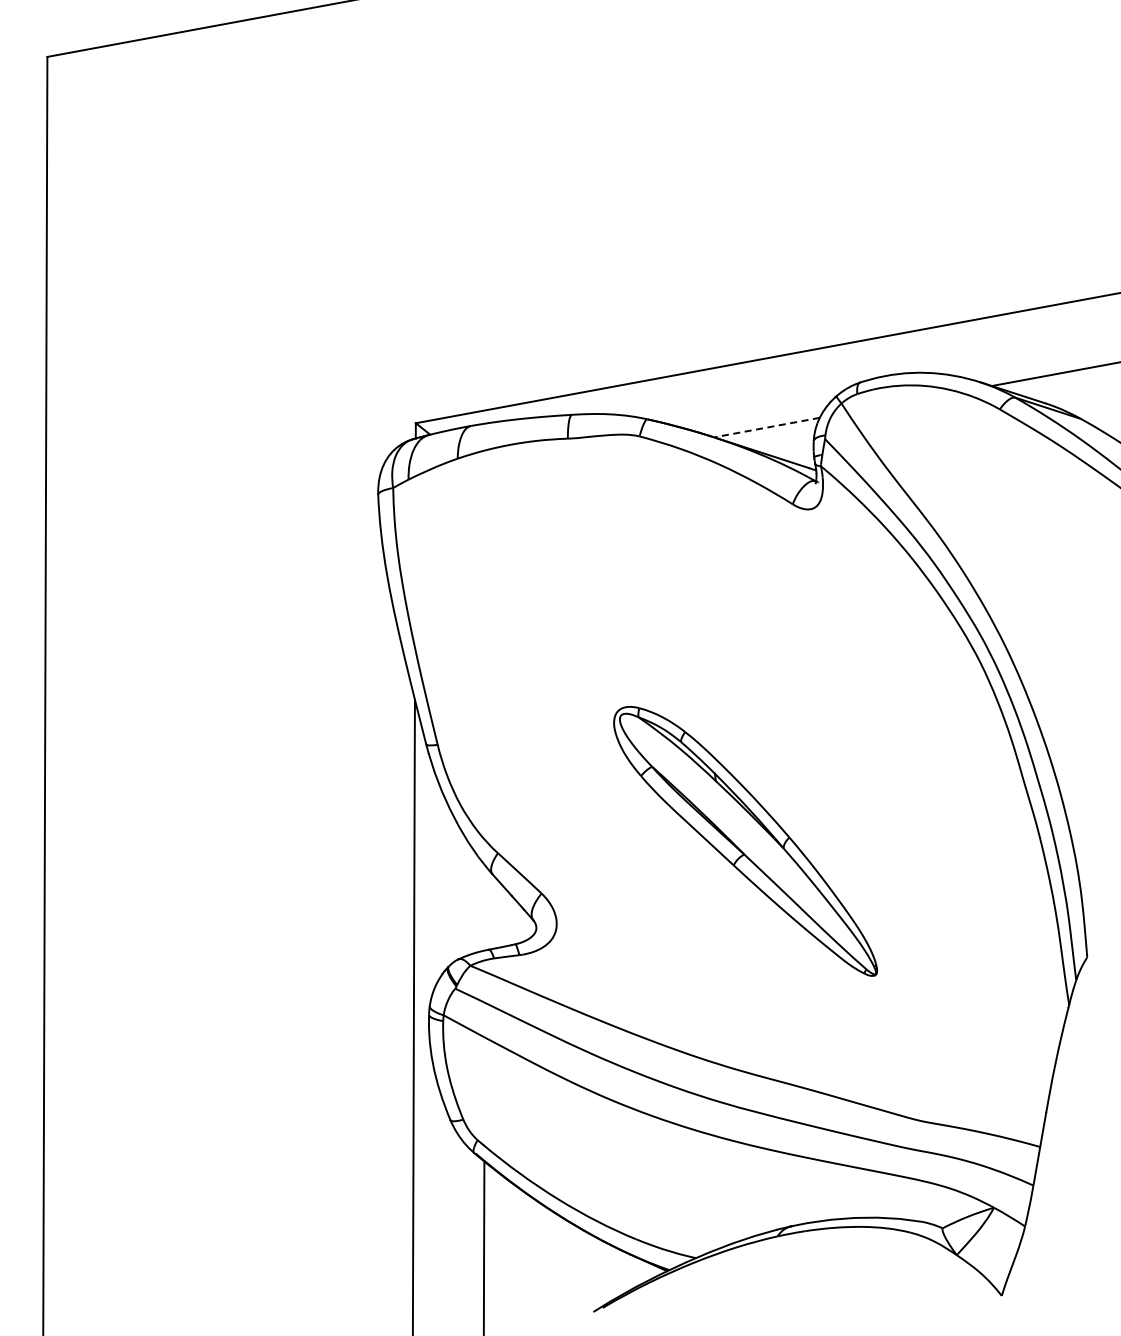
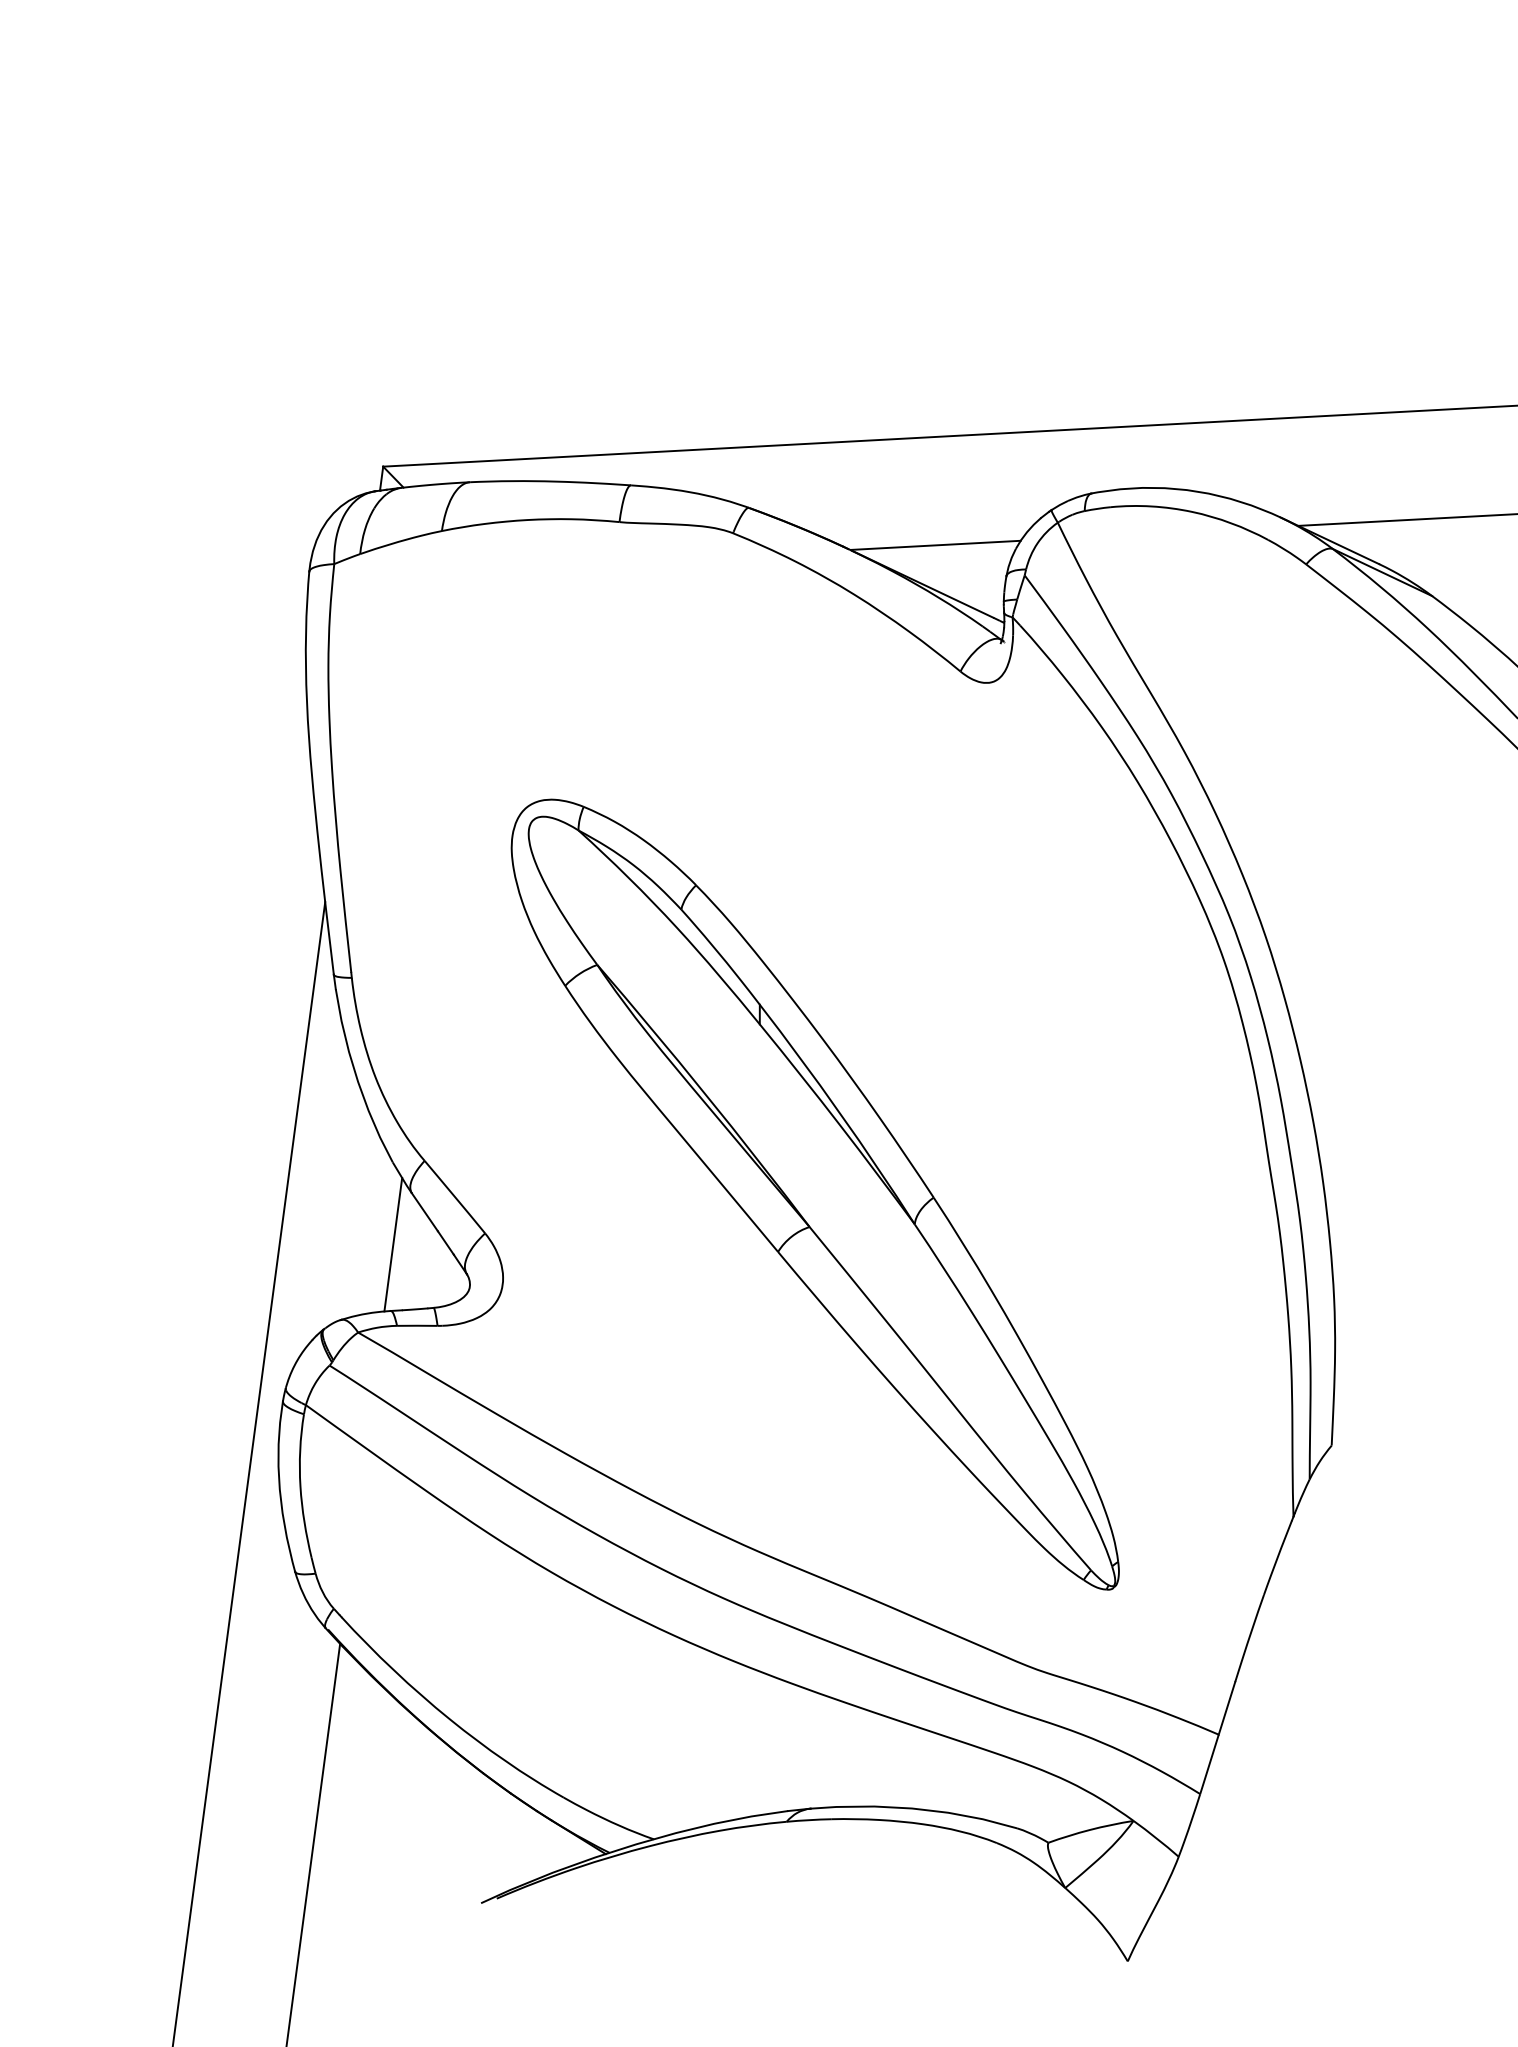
line: (766, 427) -> (934, 545), dashed -> solid
part: (745, 841) -> (816, 1193), size x1.67
line: (485, 907) -> (393, 1243), added

